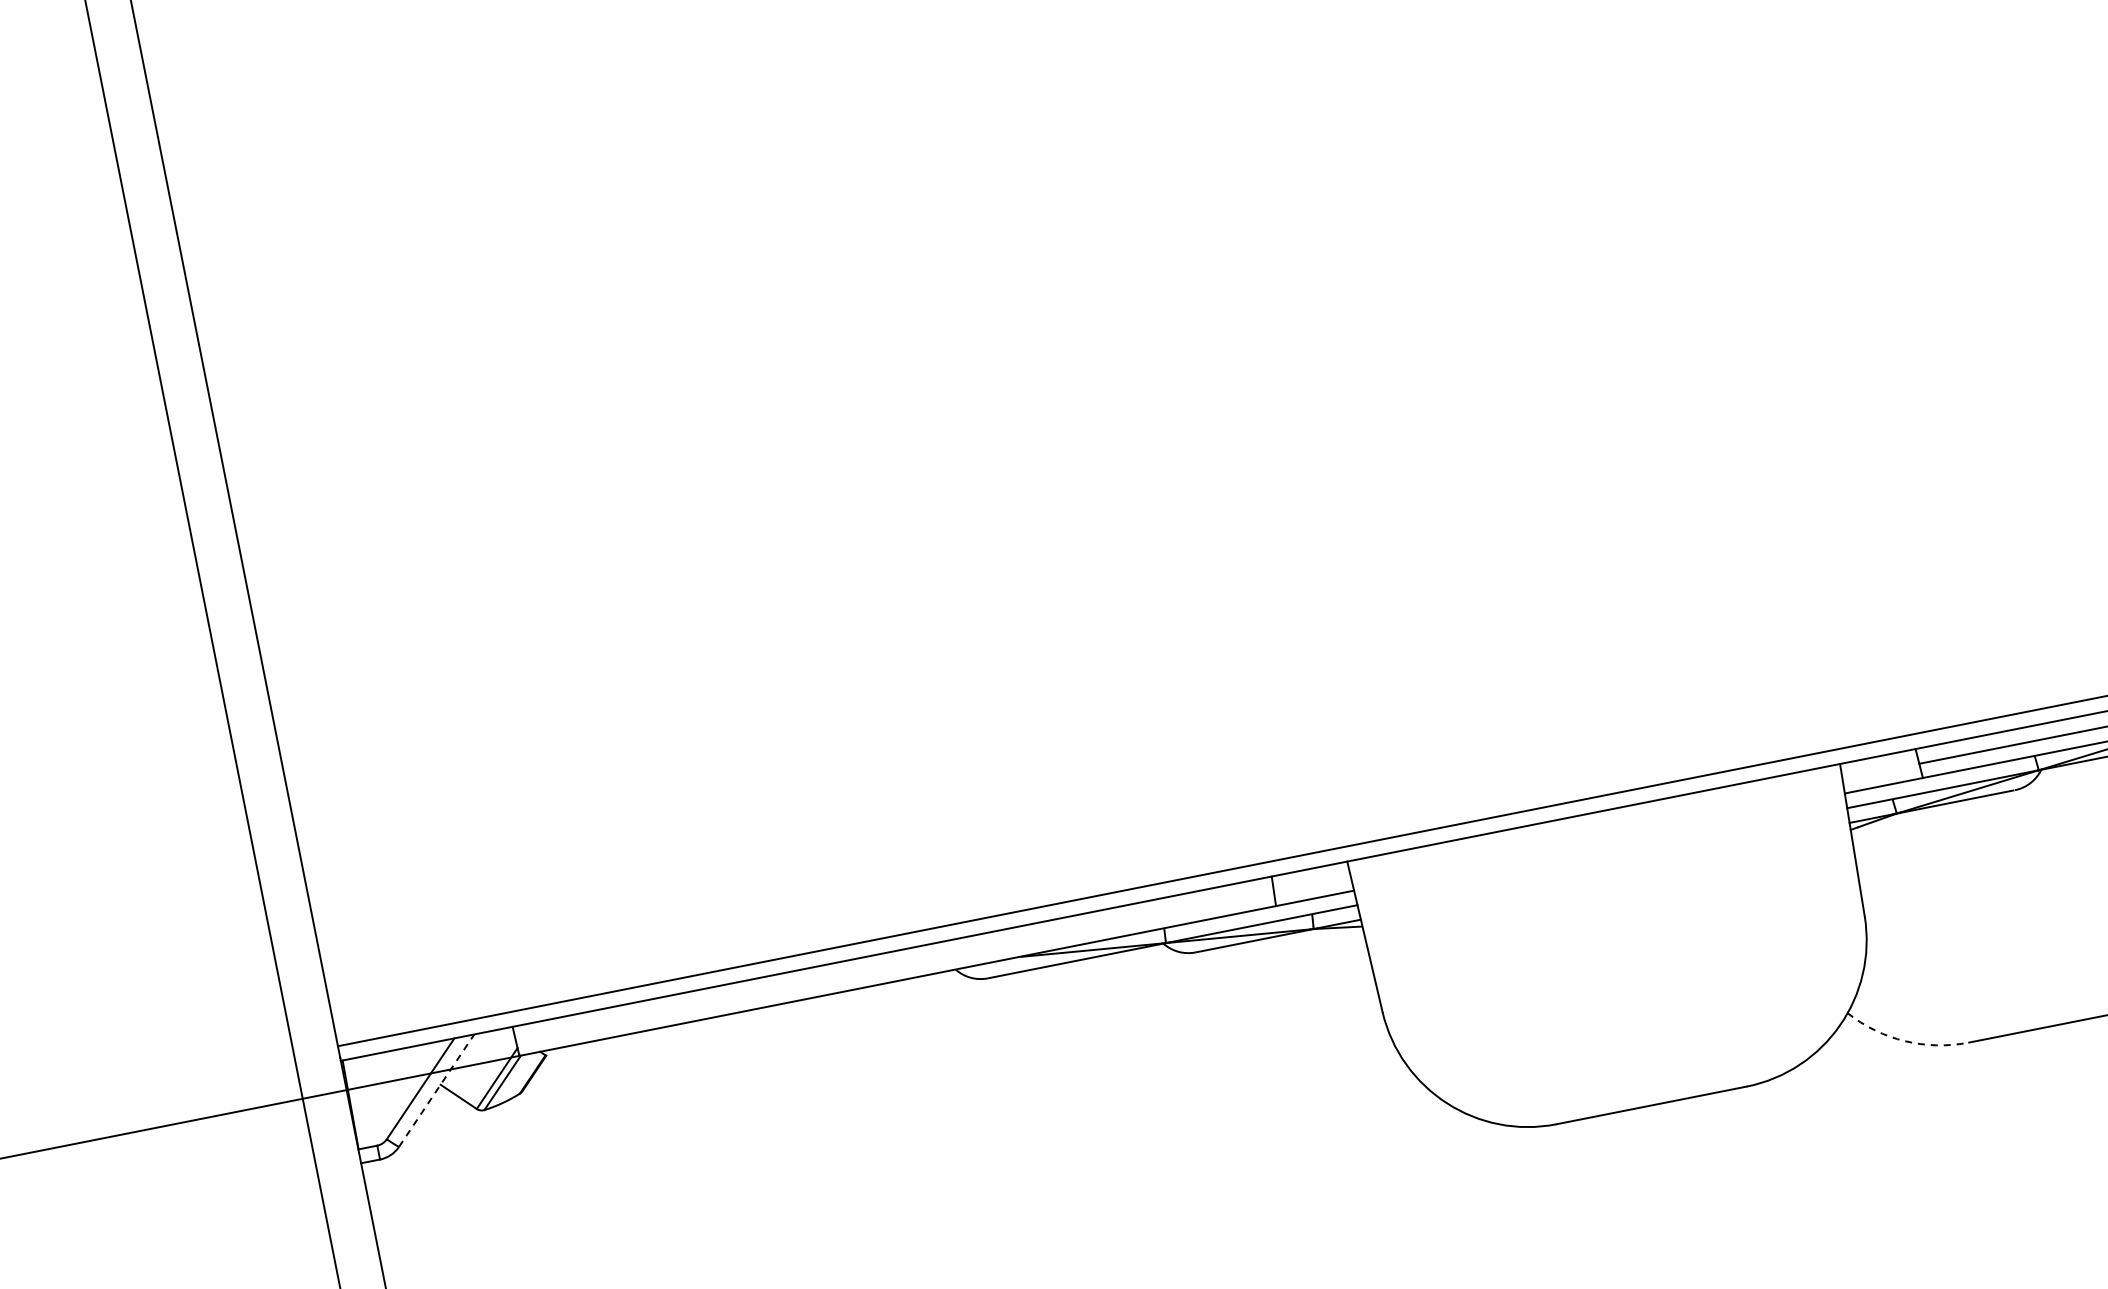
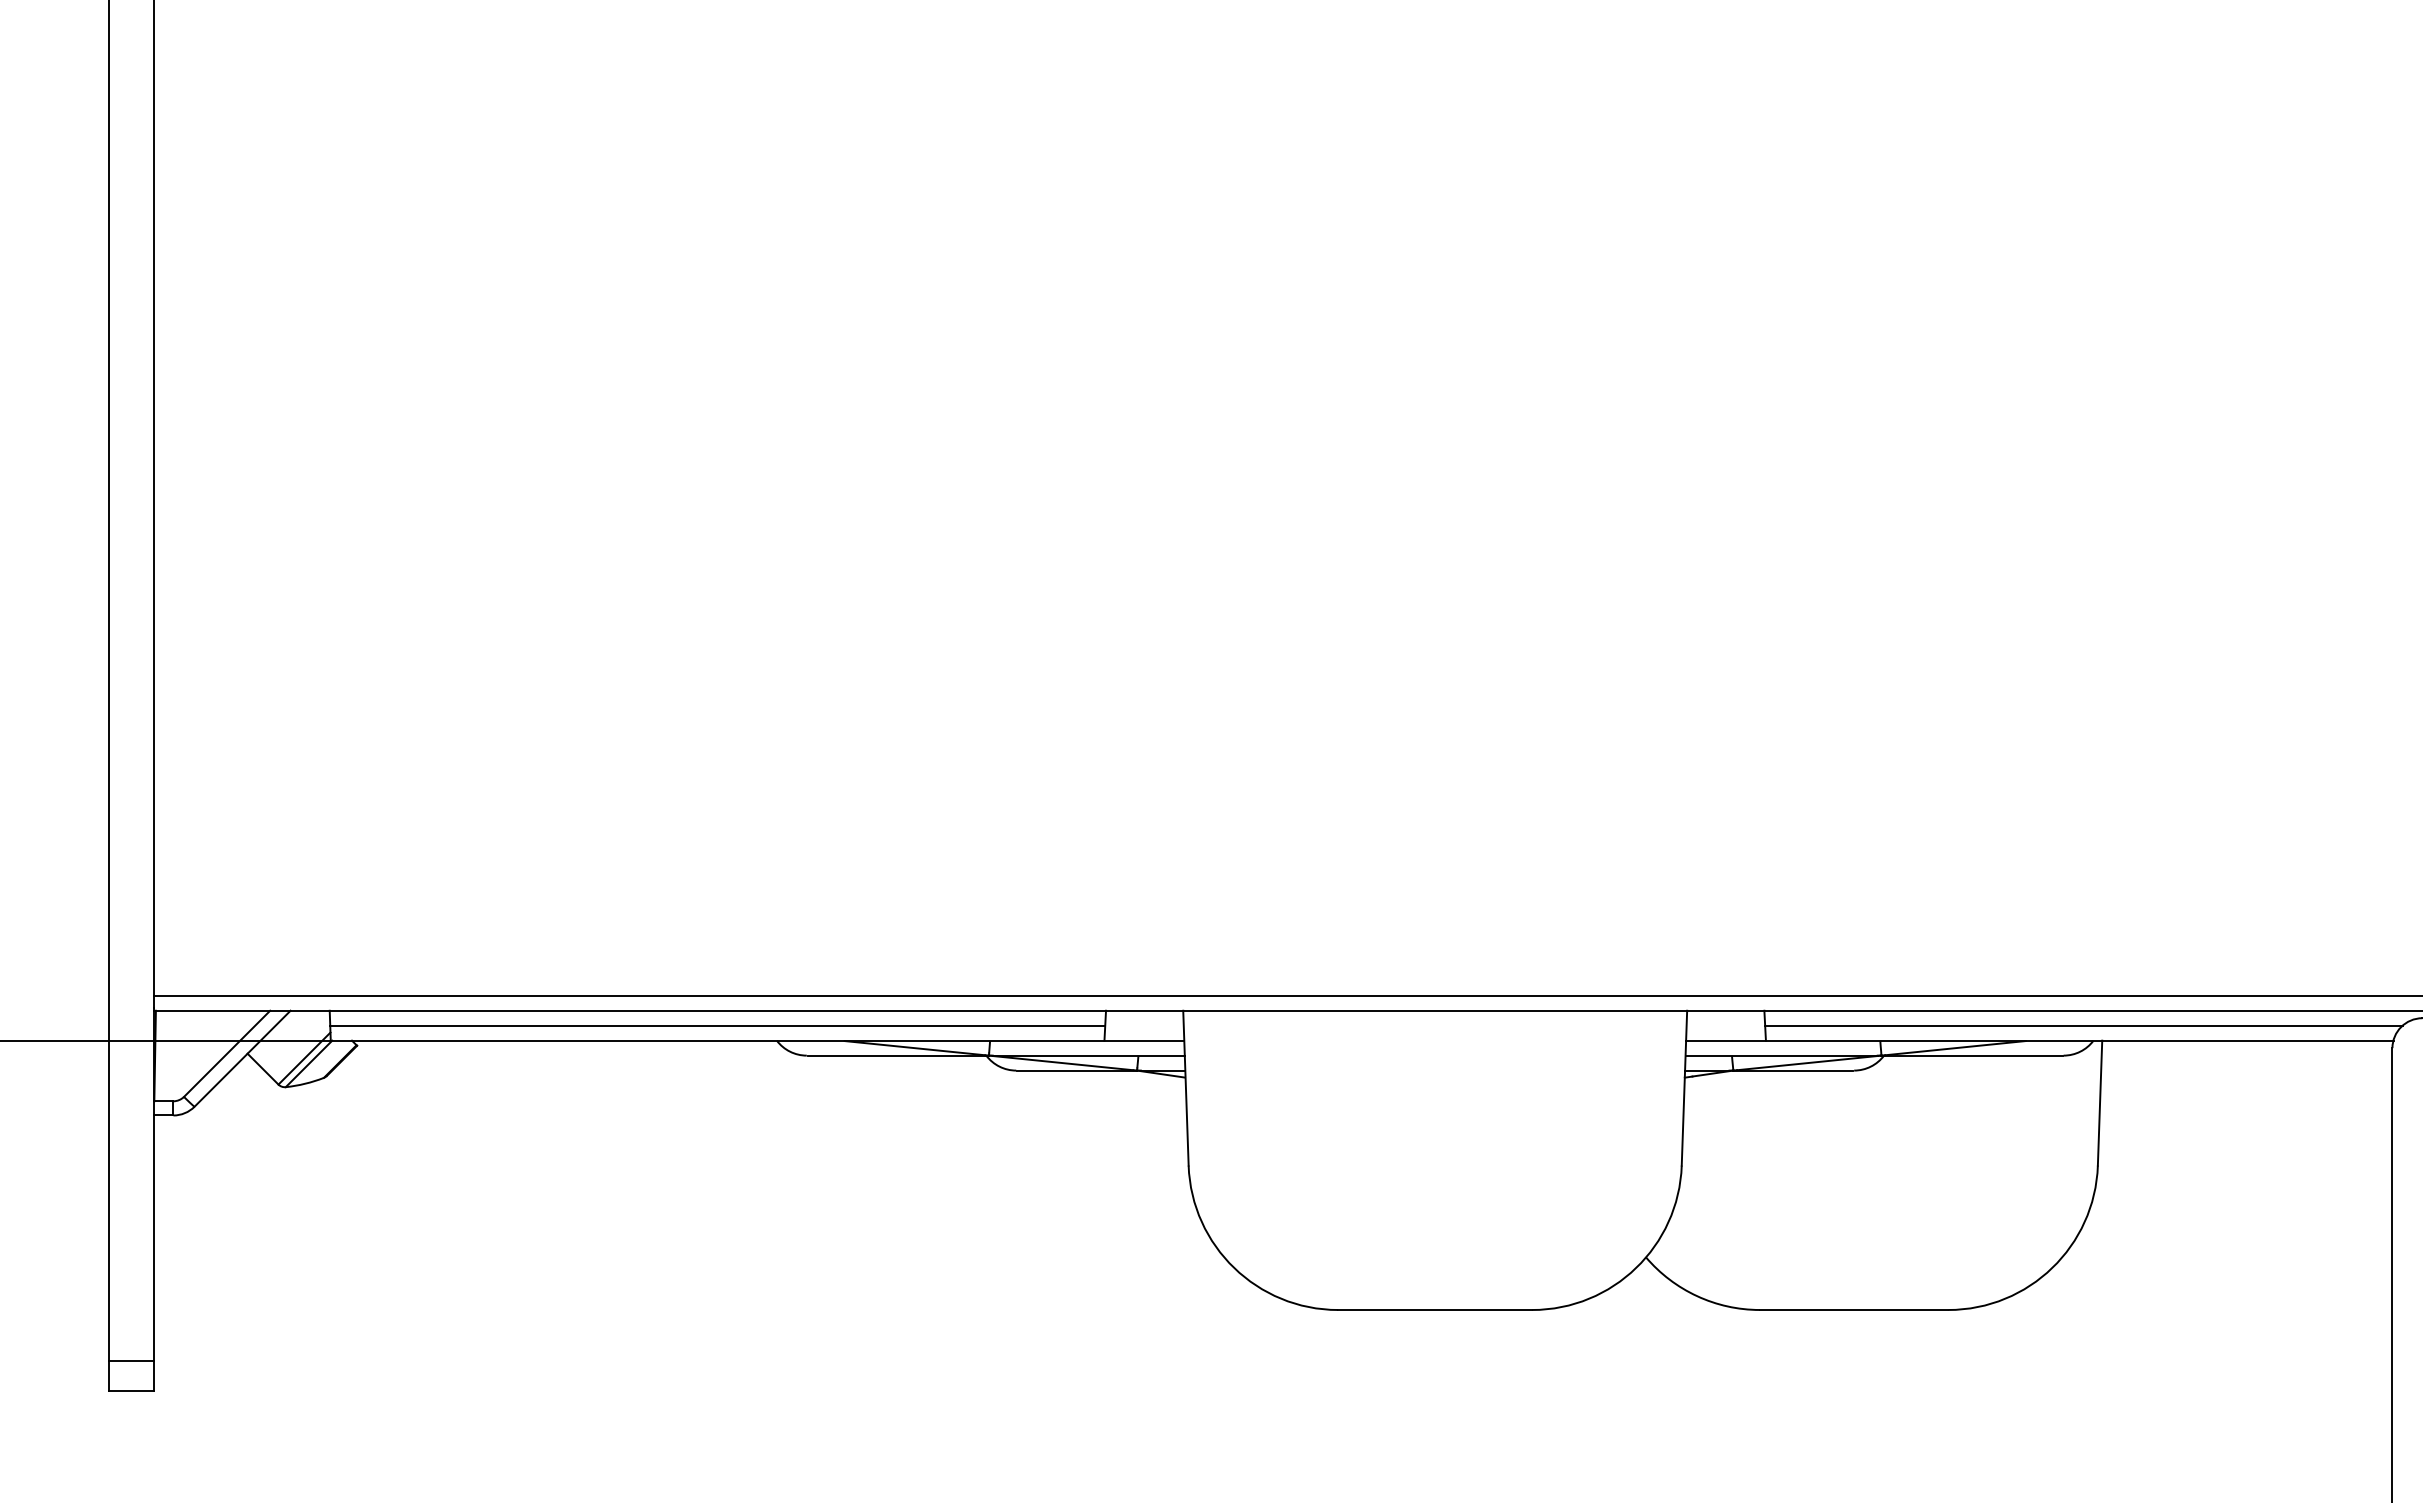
line: (894, 966) -> (717, 1025), added
arc: (1905, 1041) -> (1697, 1296), dashed -> solid
line: (436, 1090) -> (242, 1058), dashed -> solid

